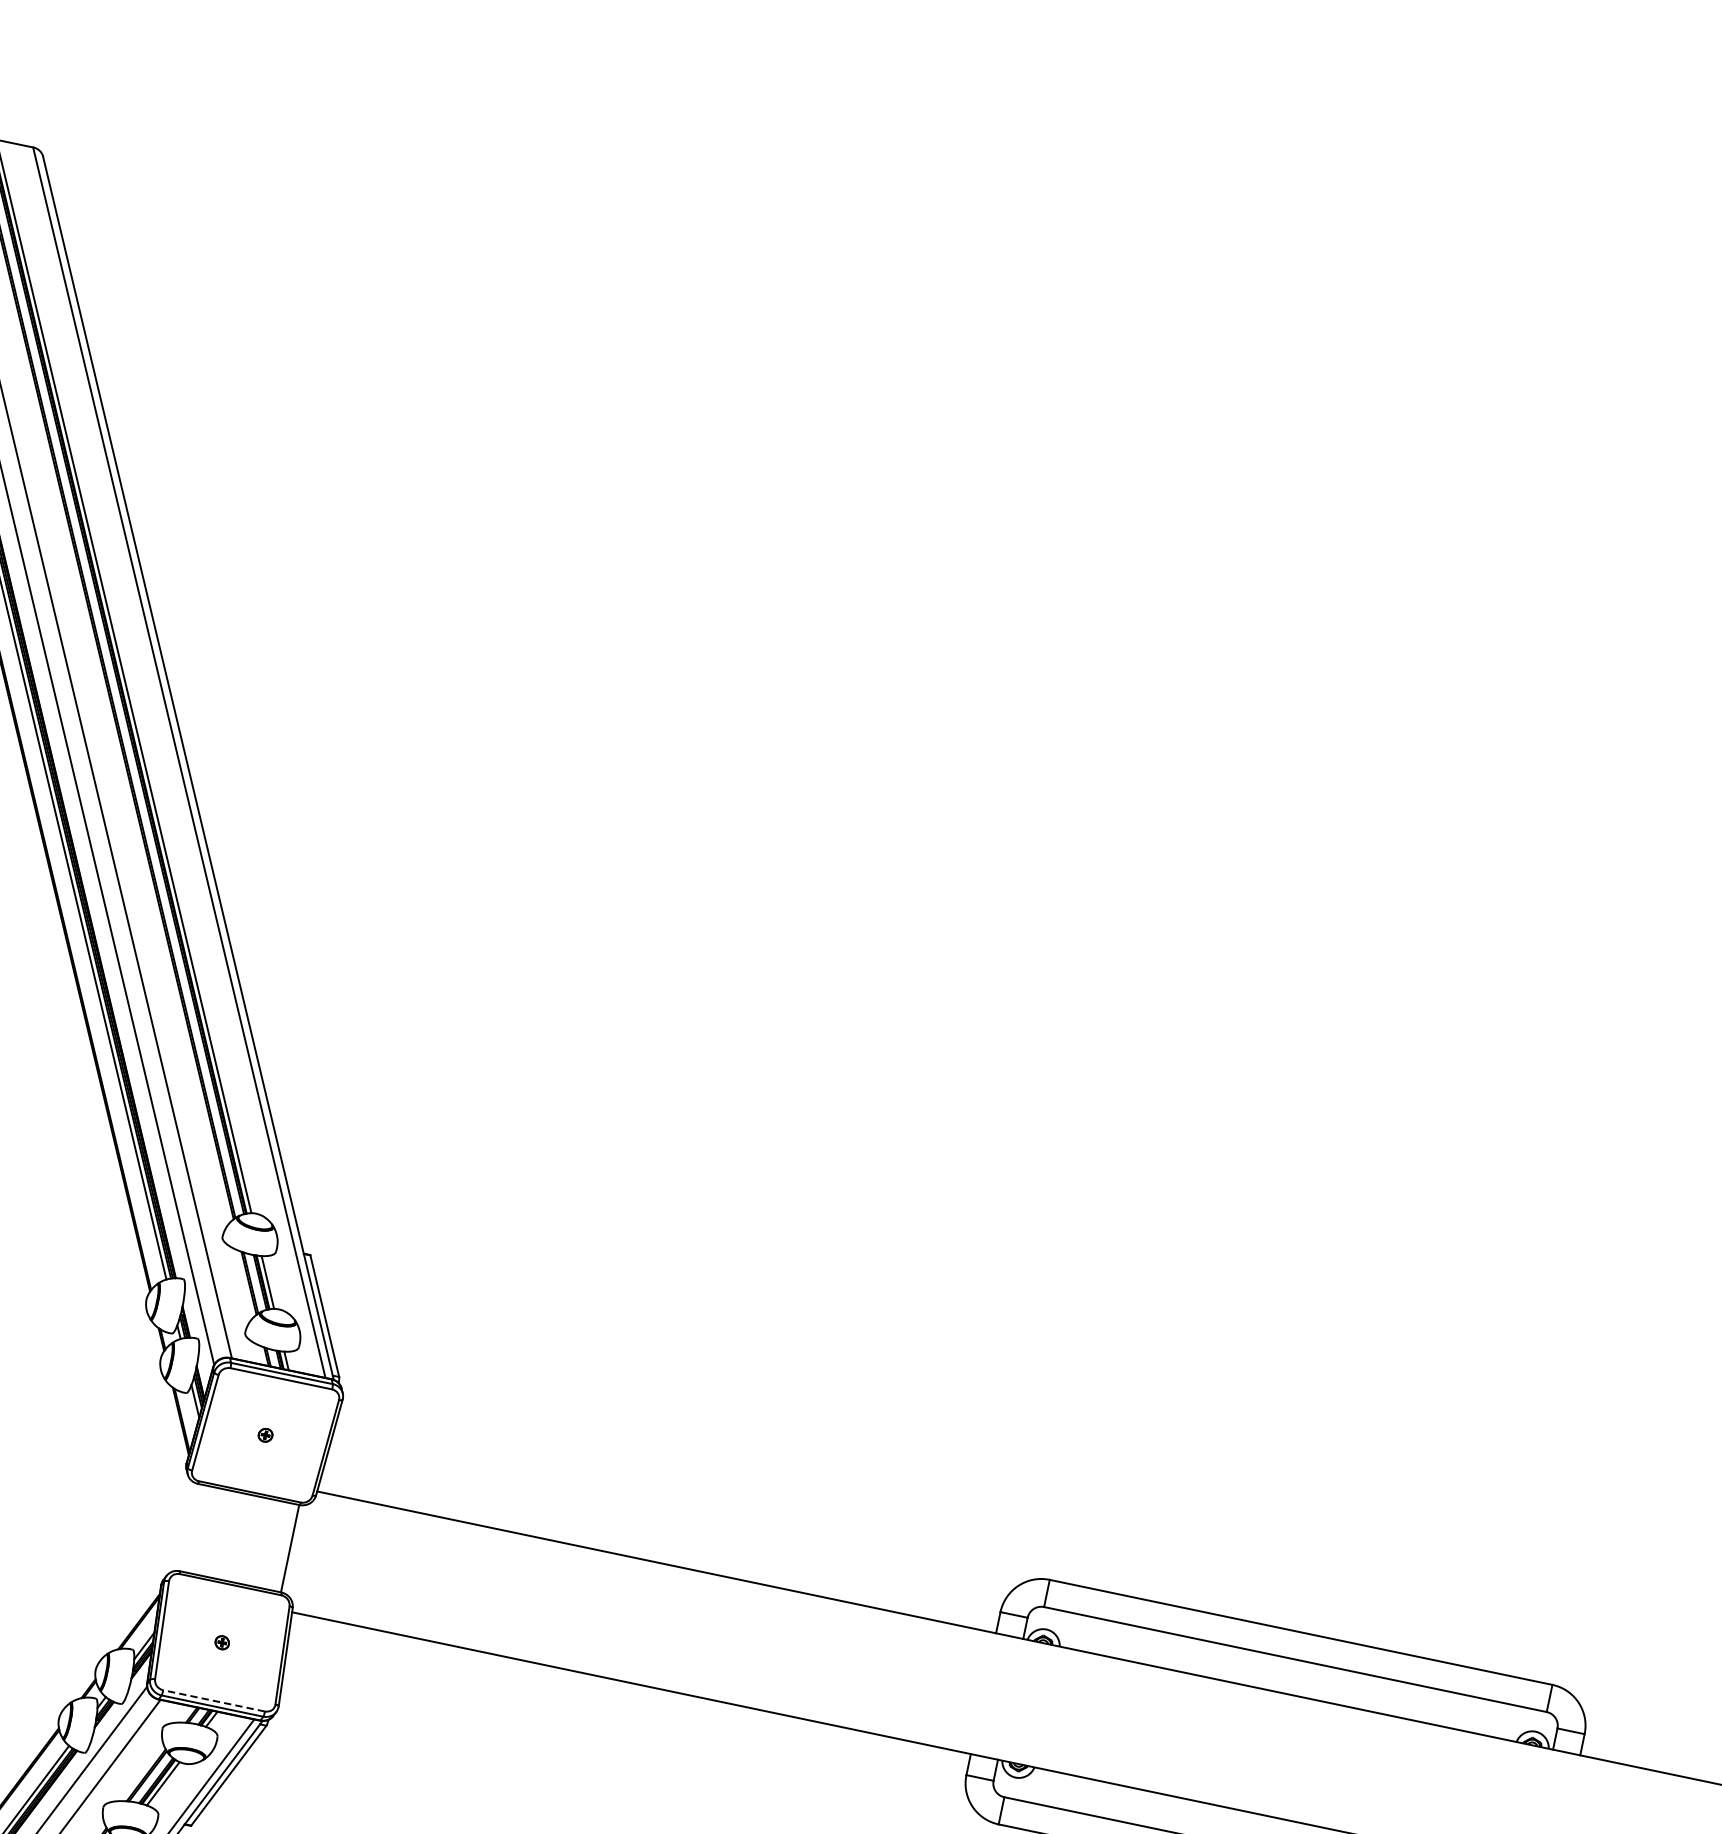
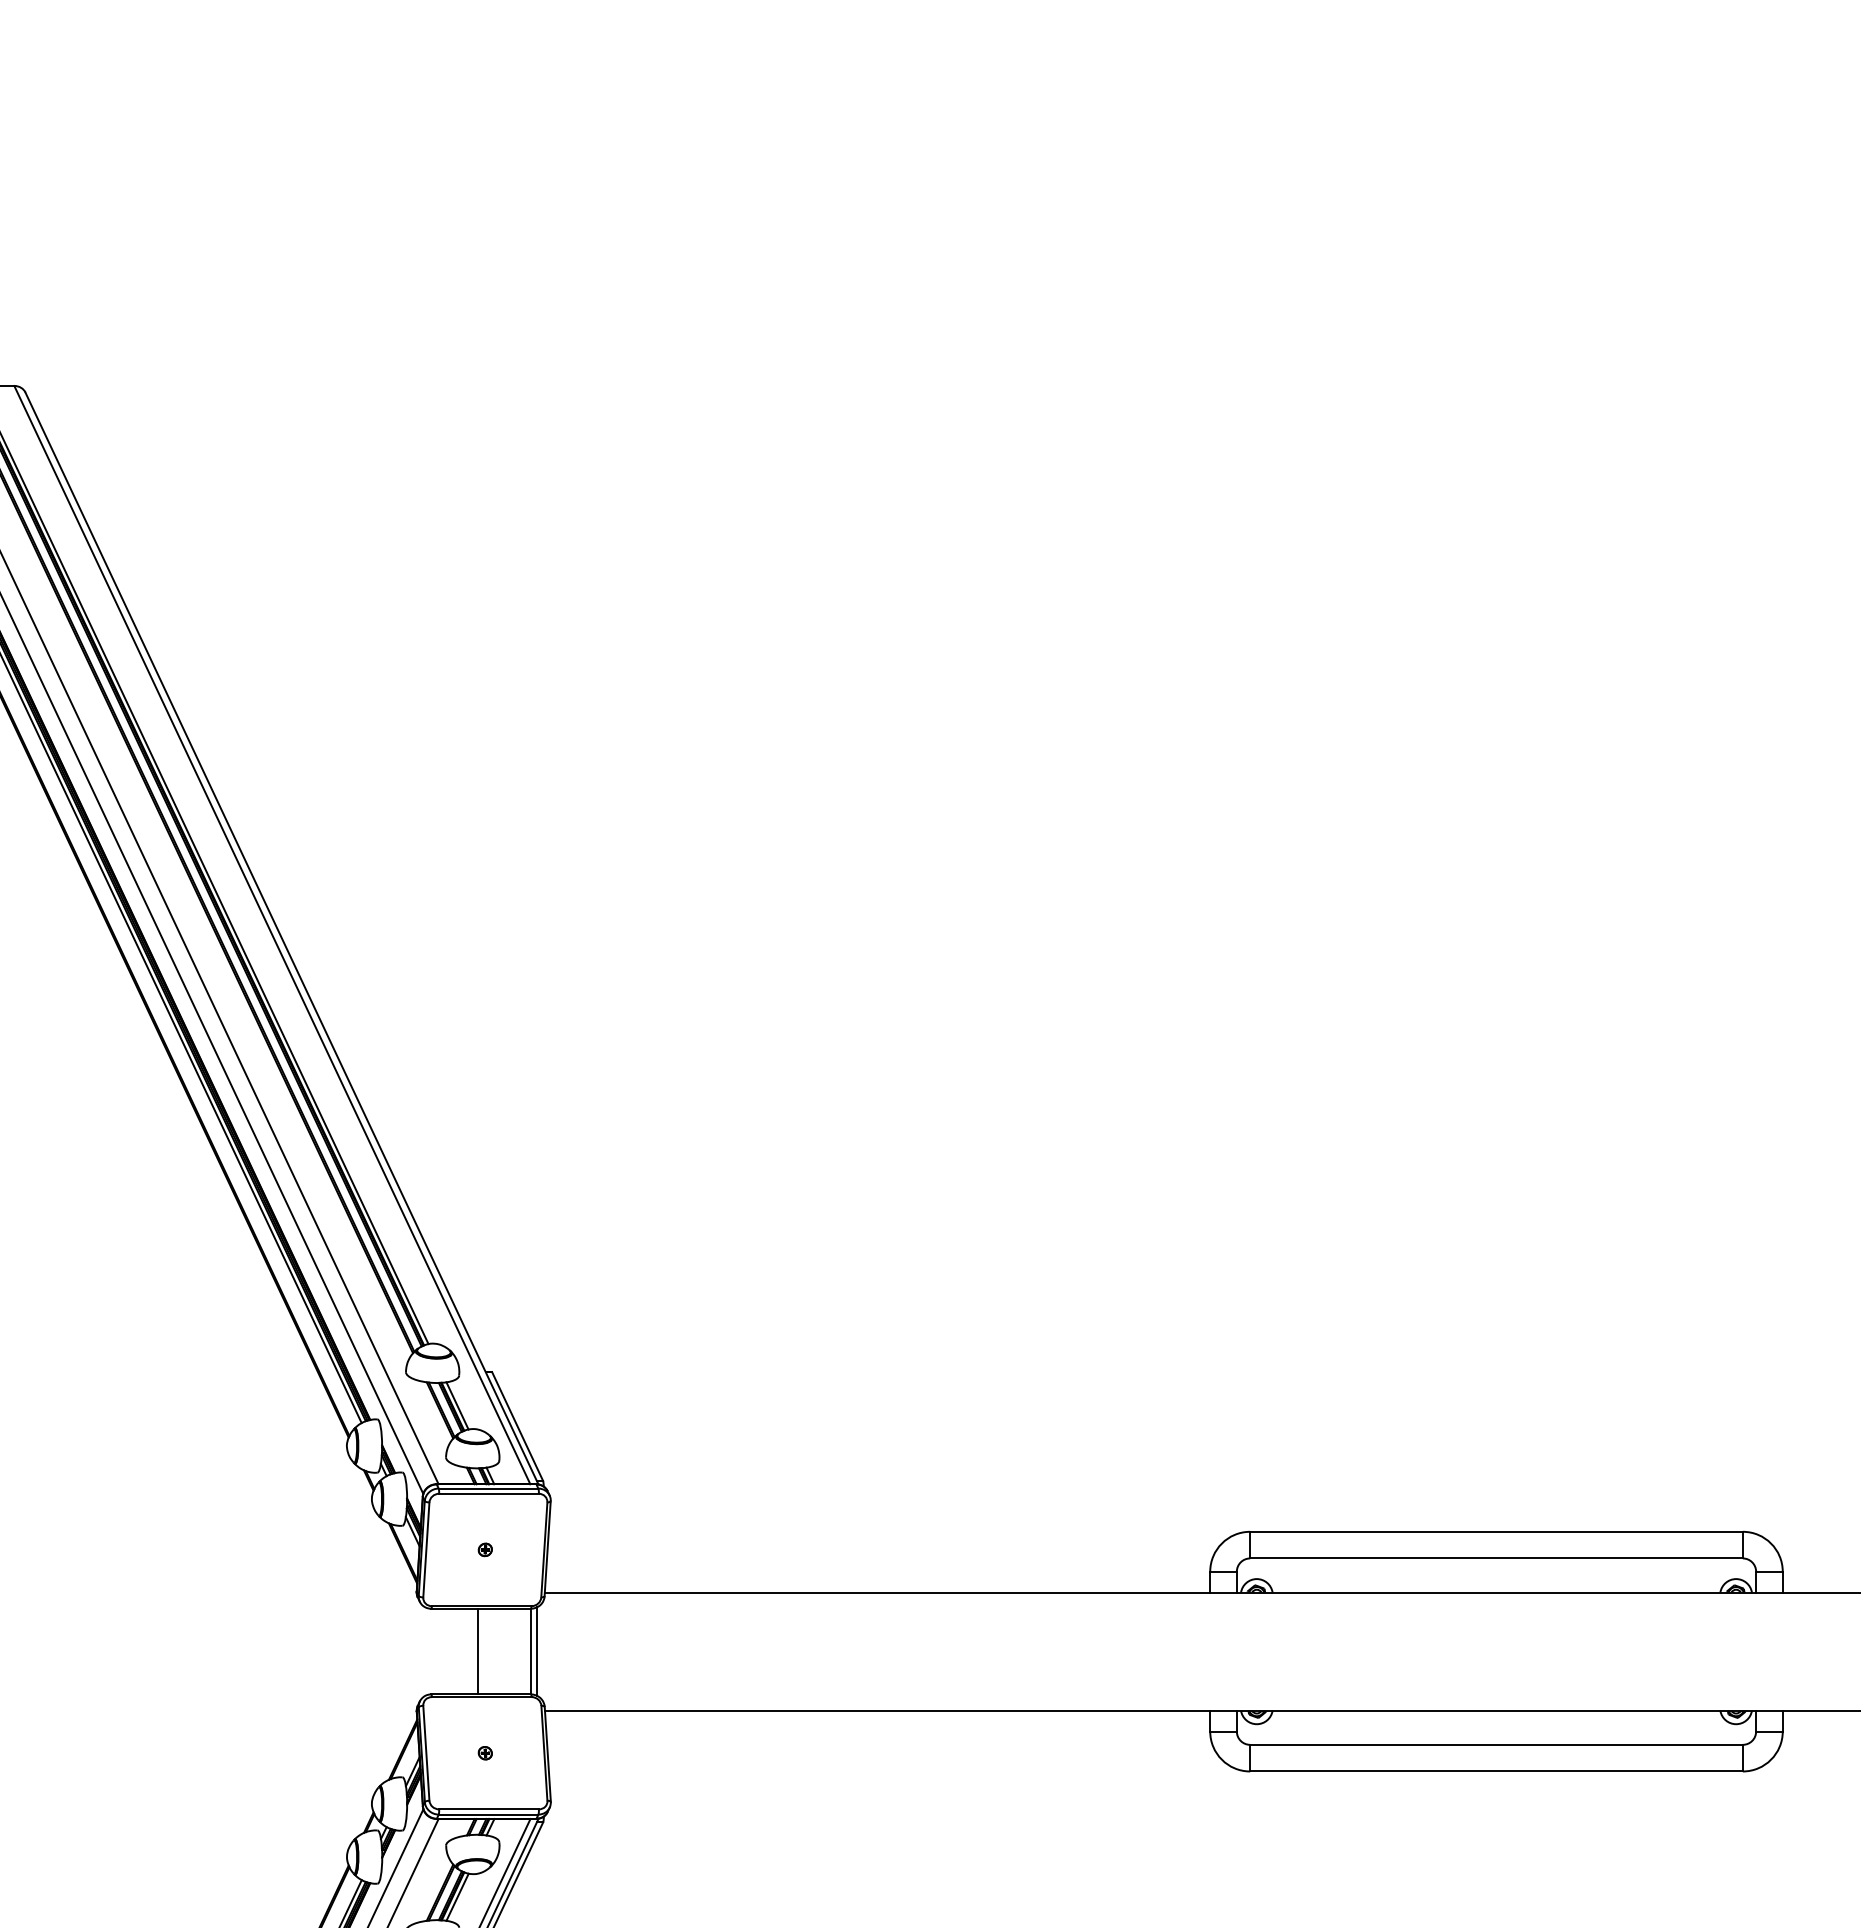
line: (235, 1537) -> (477, 1651), added
line: (297, 1550) -> (537, 1651), added
line: (214, 1701) -> (489, 1809), dashed -> solid

